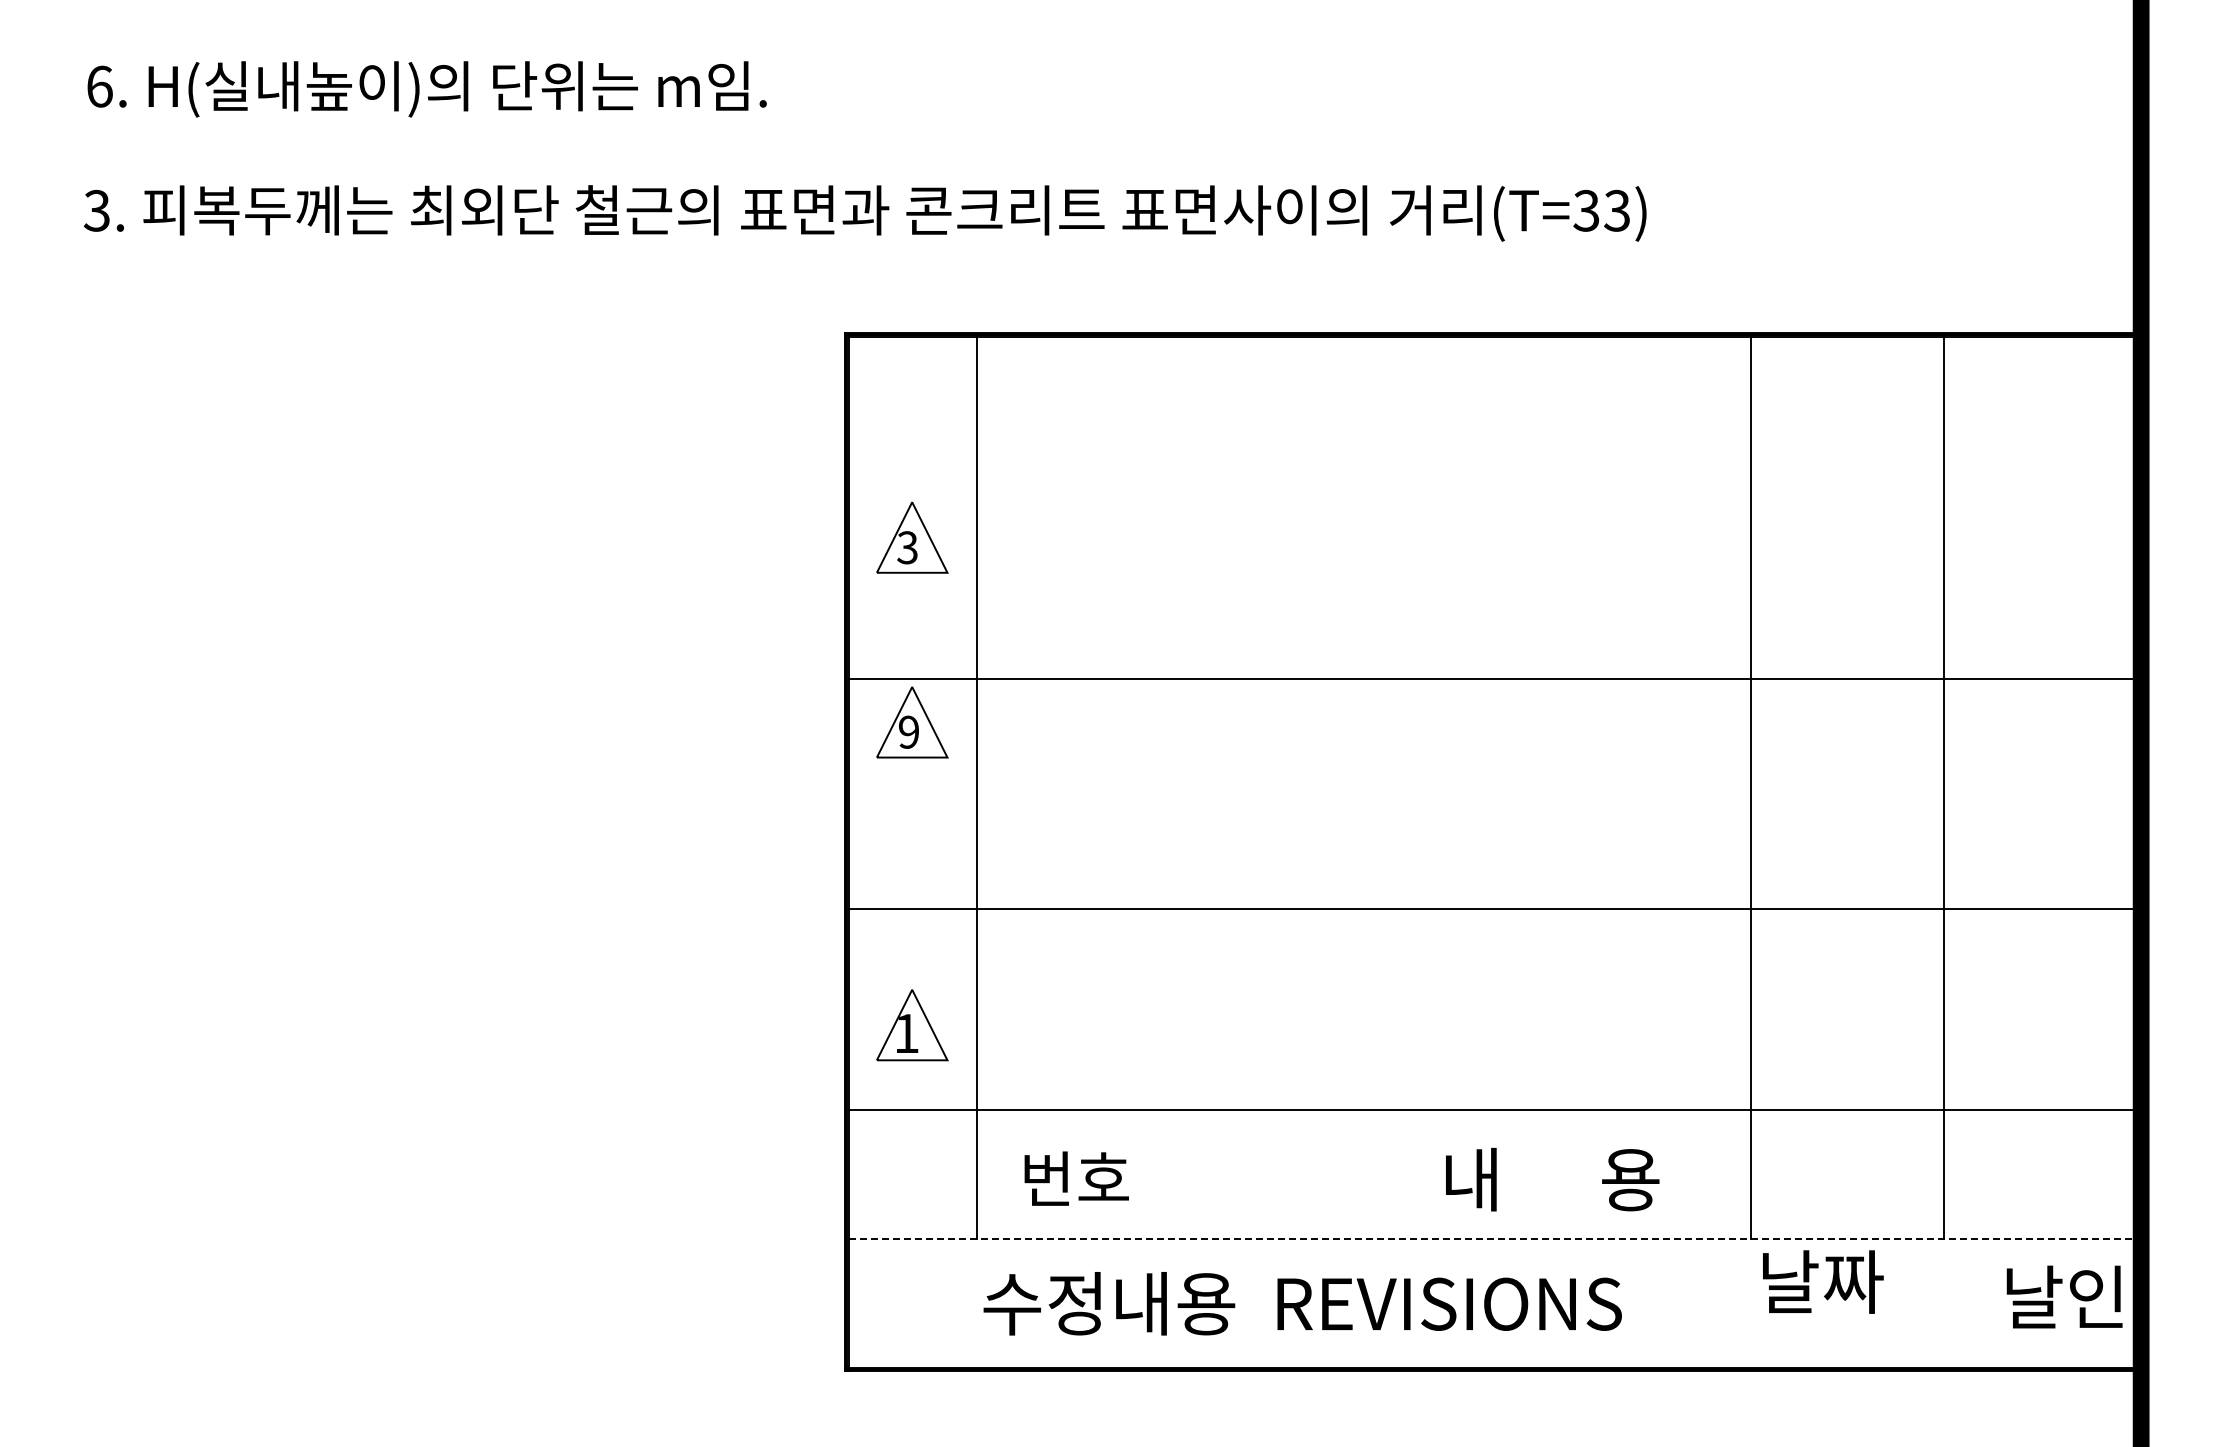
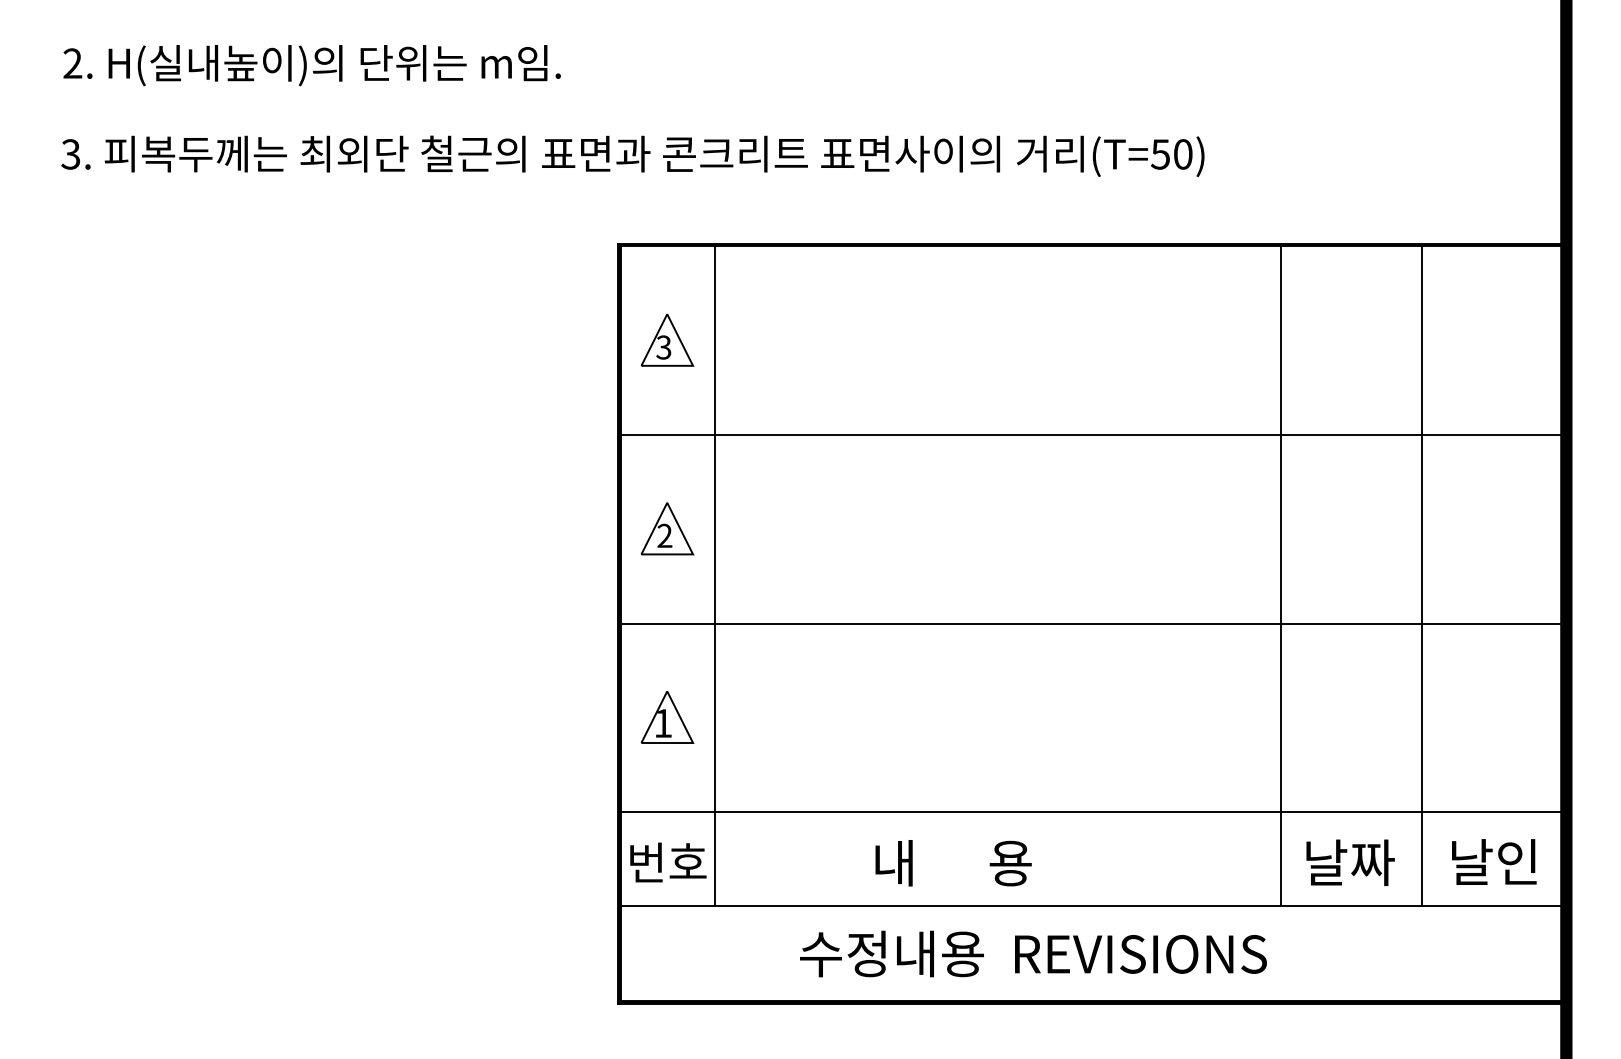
text: (99, 86) -> (72, 63), 6. -> 2.
text: (1601, 210) -> (1171, 154), (T=33) -> (T=50)
part: (912, 537) -> (667, 340), moved
line: (1492, 679) -> (1091, 435), moved
text: (909, 731) -> (665, 535), 9 -> 2
line: (1492, 909) -> (1091, 623), moved
part: (912, 1025) -> (667, 717), moved
text: (1076, 1178) -> (668, 862), moved
text: (1552, 1179) -> (953, 863), moved
line: (1493, 1238) -> (1092, 906), dashed -> solid
text: (1823, 1281) -> (1350, 862), moved
text: (2064, 1296) -> (1494, 861), moved
text: (1302, 1303) -> (1033, 953), moved

